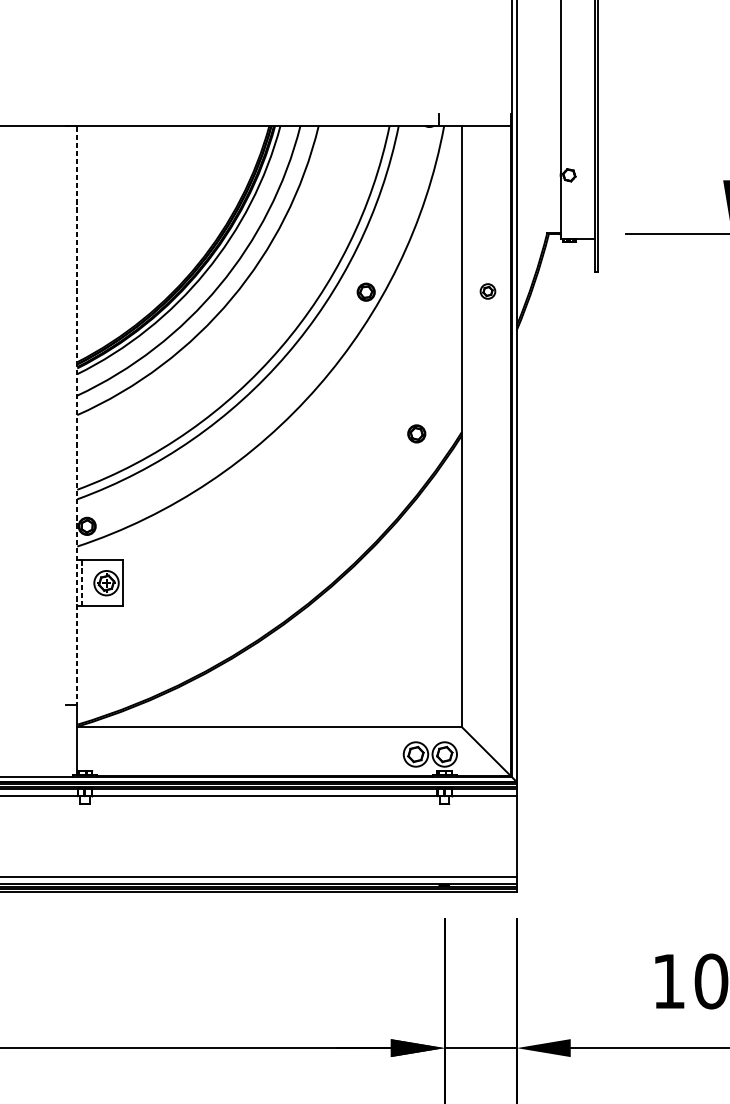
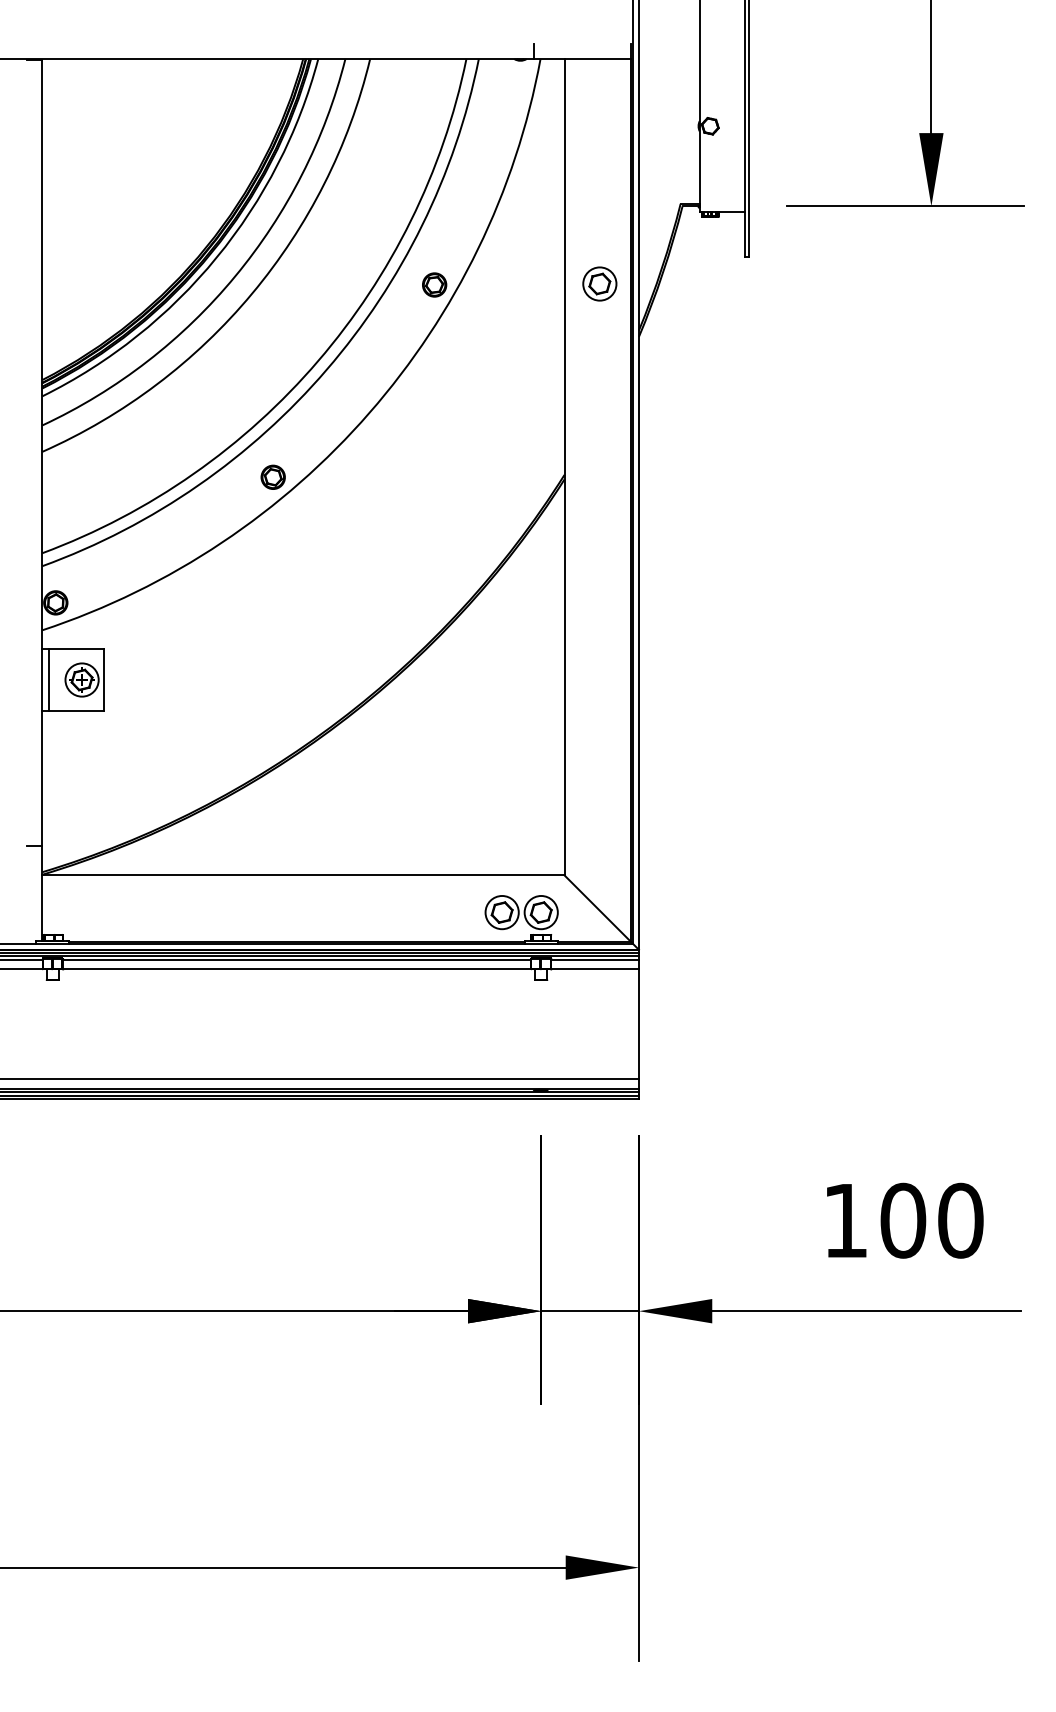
part: (487, 291) -> (599, 283), size x1.67
line: (77, 416) -> (42, 453), dashed -> solid
part: (416, 433) -> (272, 476), moved
line: (81, 582) -> (48, 679), dashed -> solid

